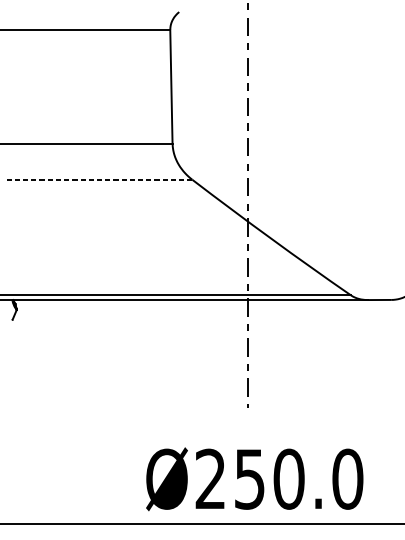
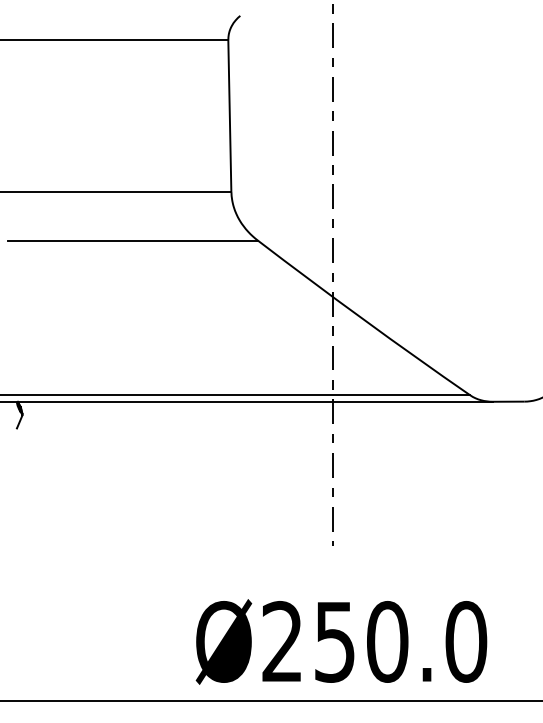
line: (98, 179) -> (132, 240), dashed -> solid

